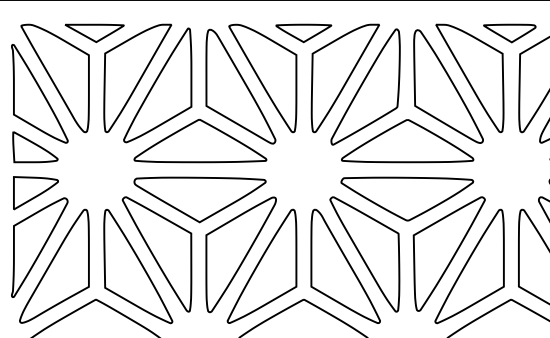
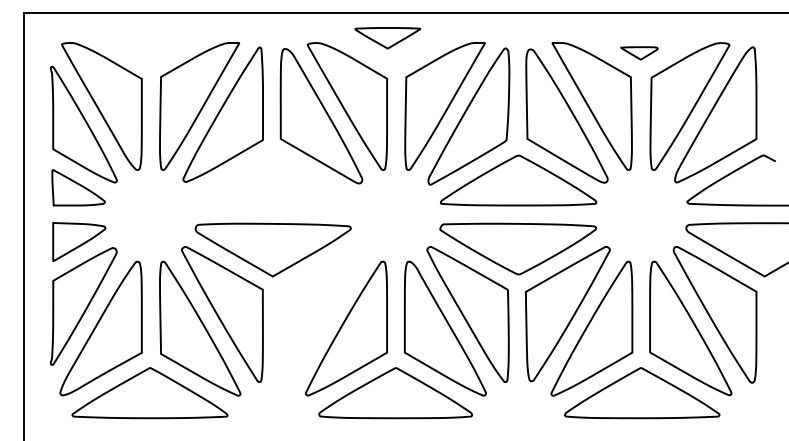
part: (94, 33) -> (148, 53), removed
part: (303, 33) -> (387, 38), moved
part: (509, 33) -> (639, 53), size x0.6
part: (200, 141) -> (273, 180), removed
part: (240, 254) -> (321, 314), removed

